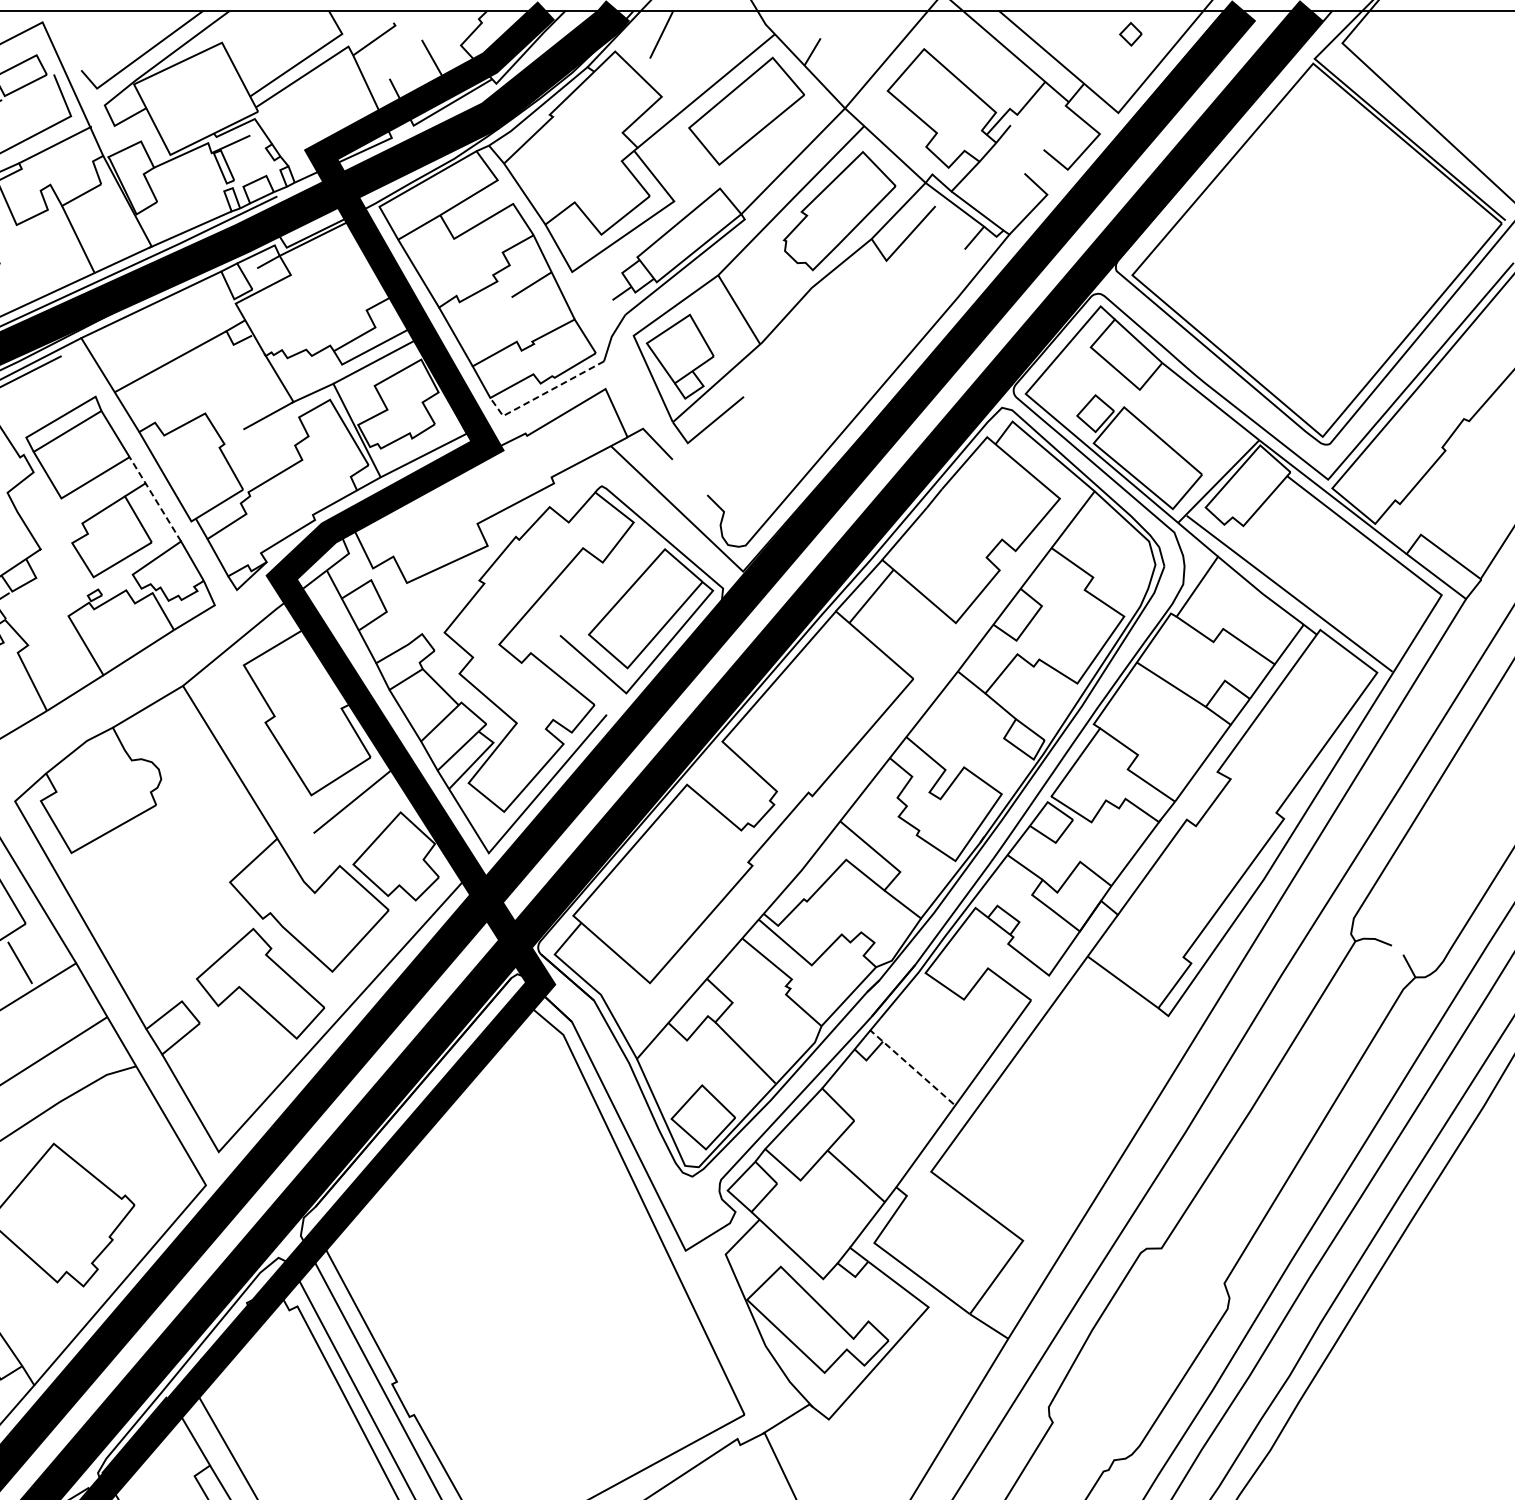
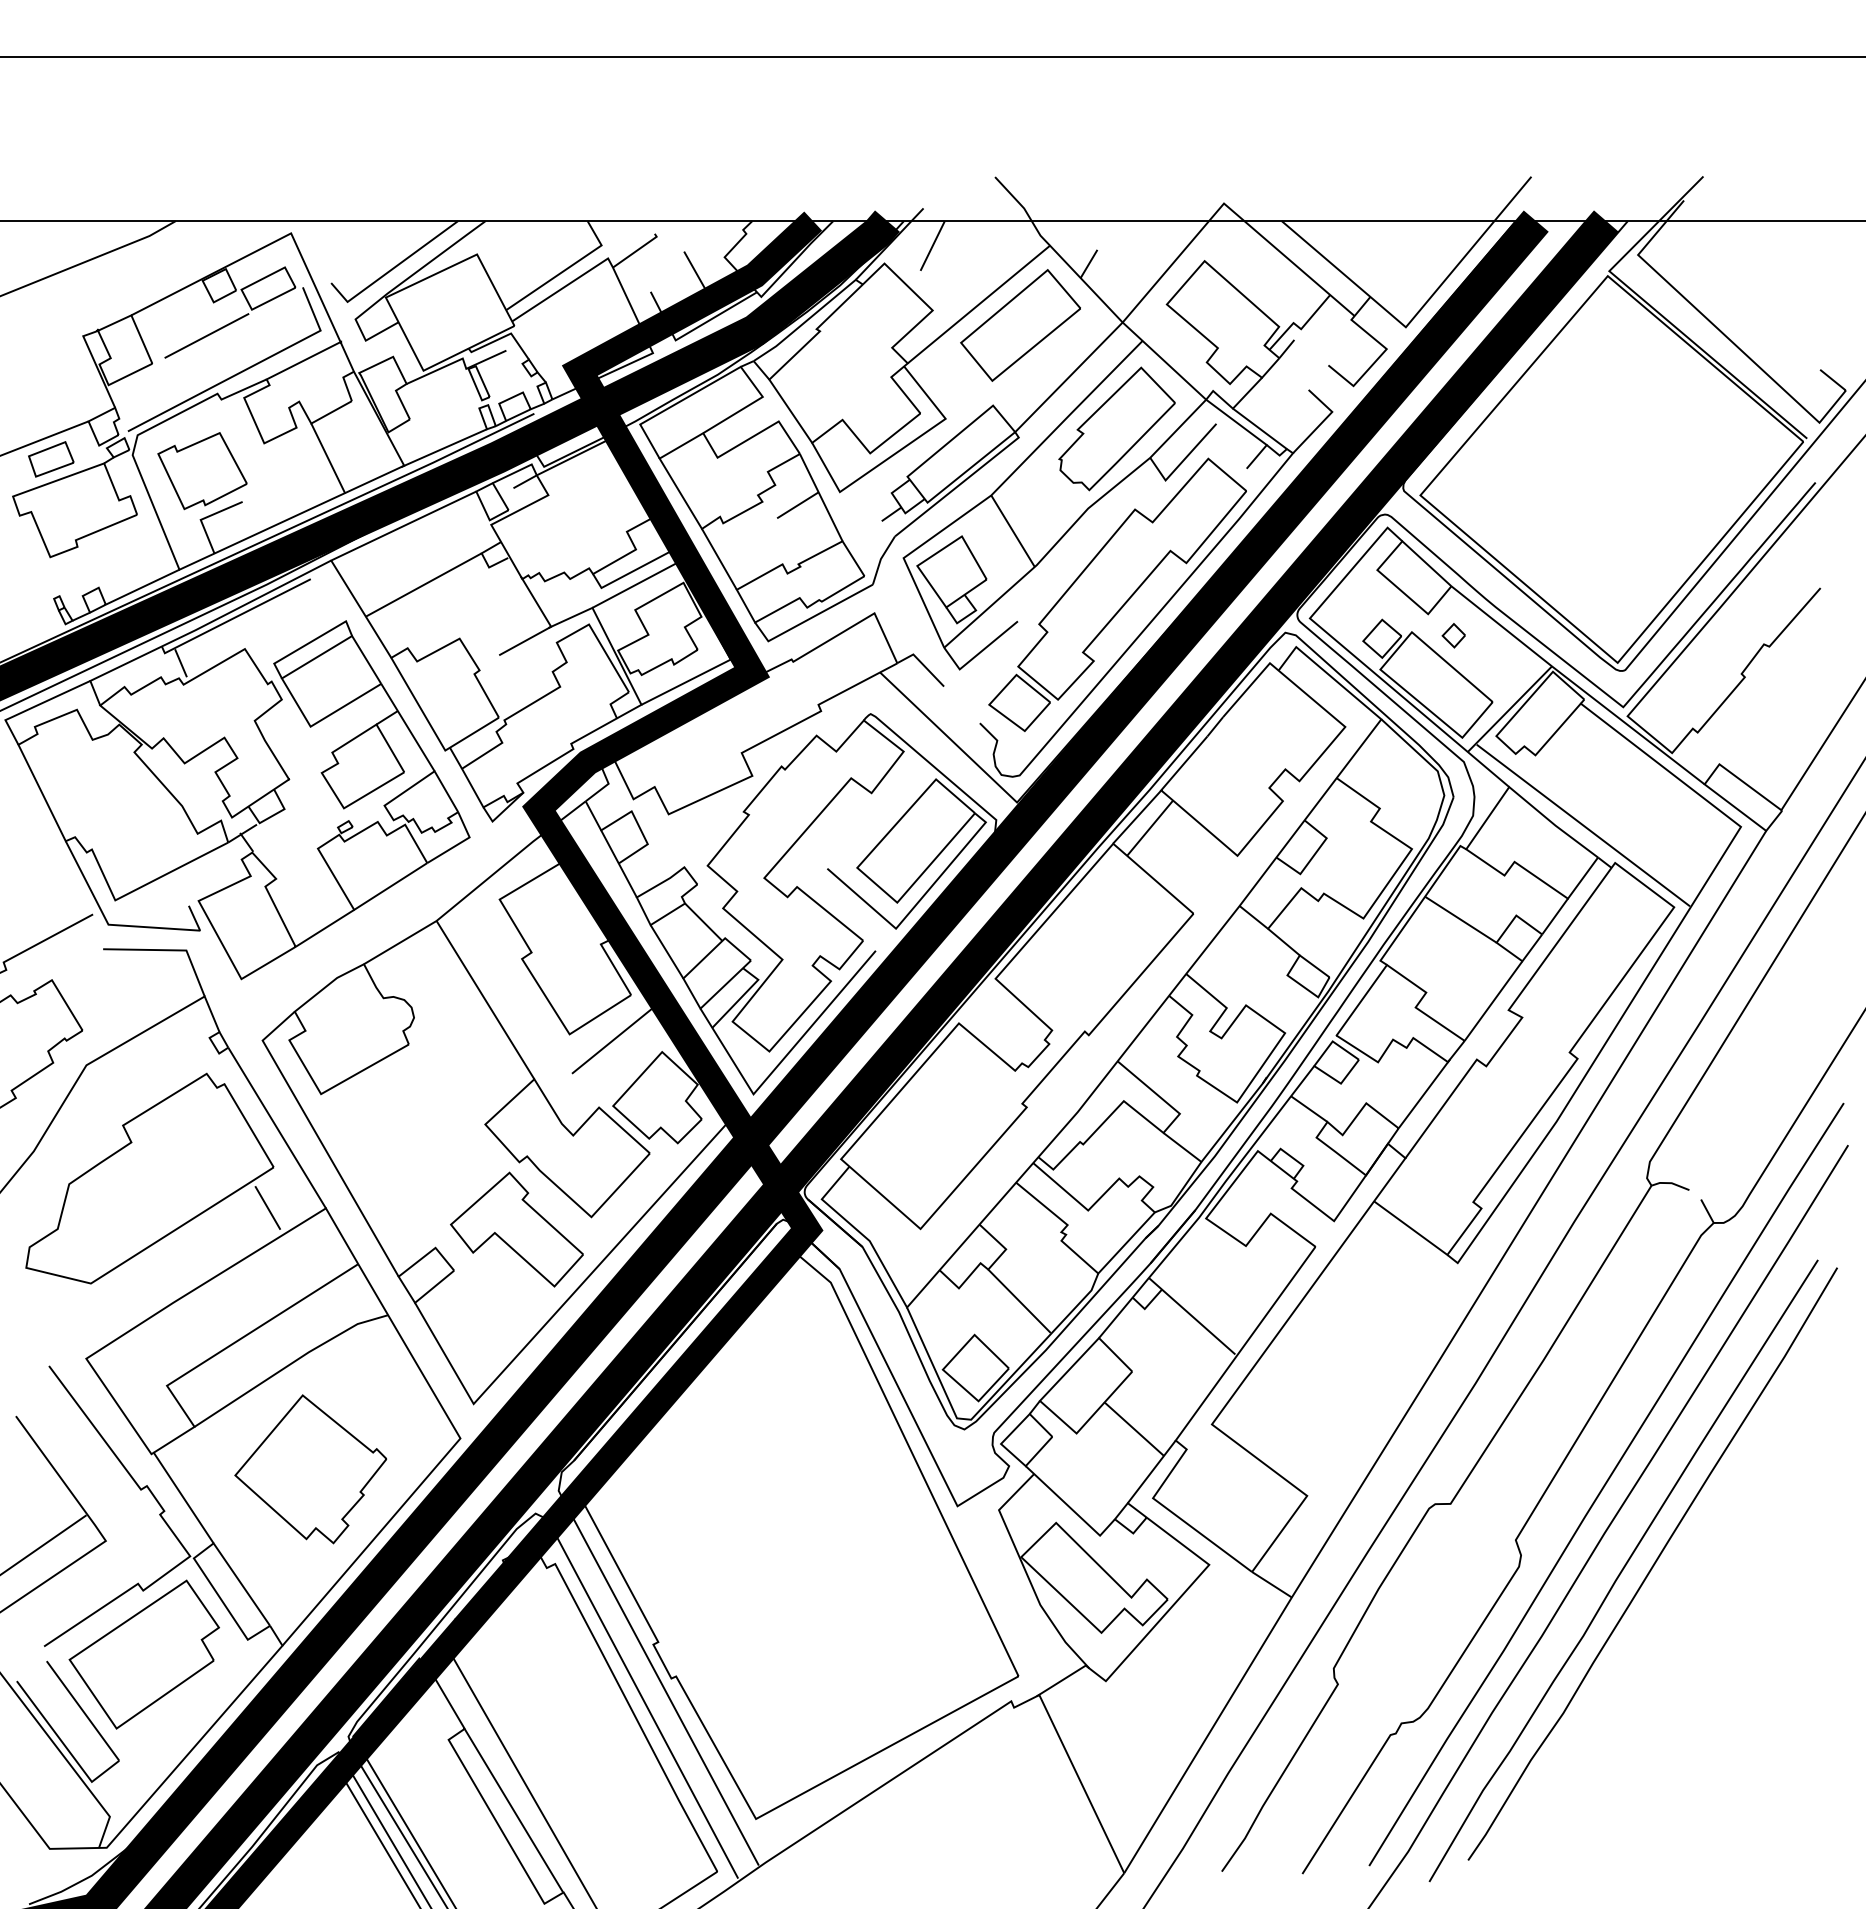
part: (1130, 34) -> (1453, 635), moved
part: (840, 370) -> (1117, 594), added
line: (542, 394) -> (809, 618), dashed -> solid
line: (154, 499) -> (407, 727), dashed -> solid
line: (911, 1066) -> (1191, 1315), dashed -> solid

